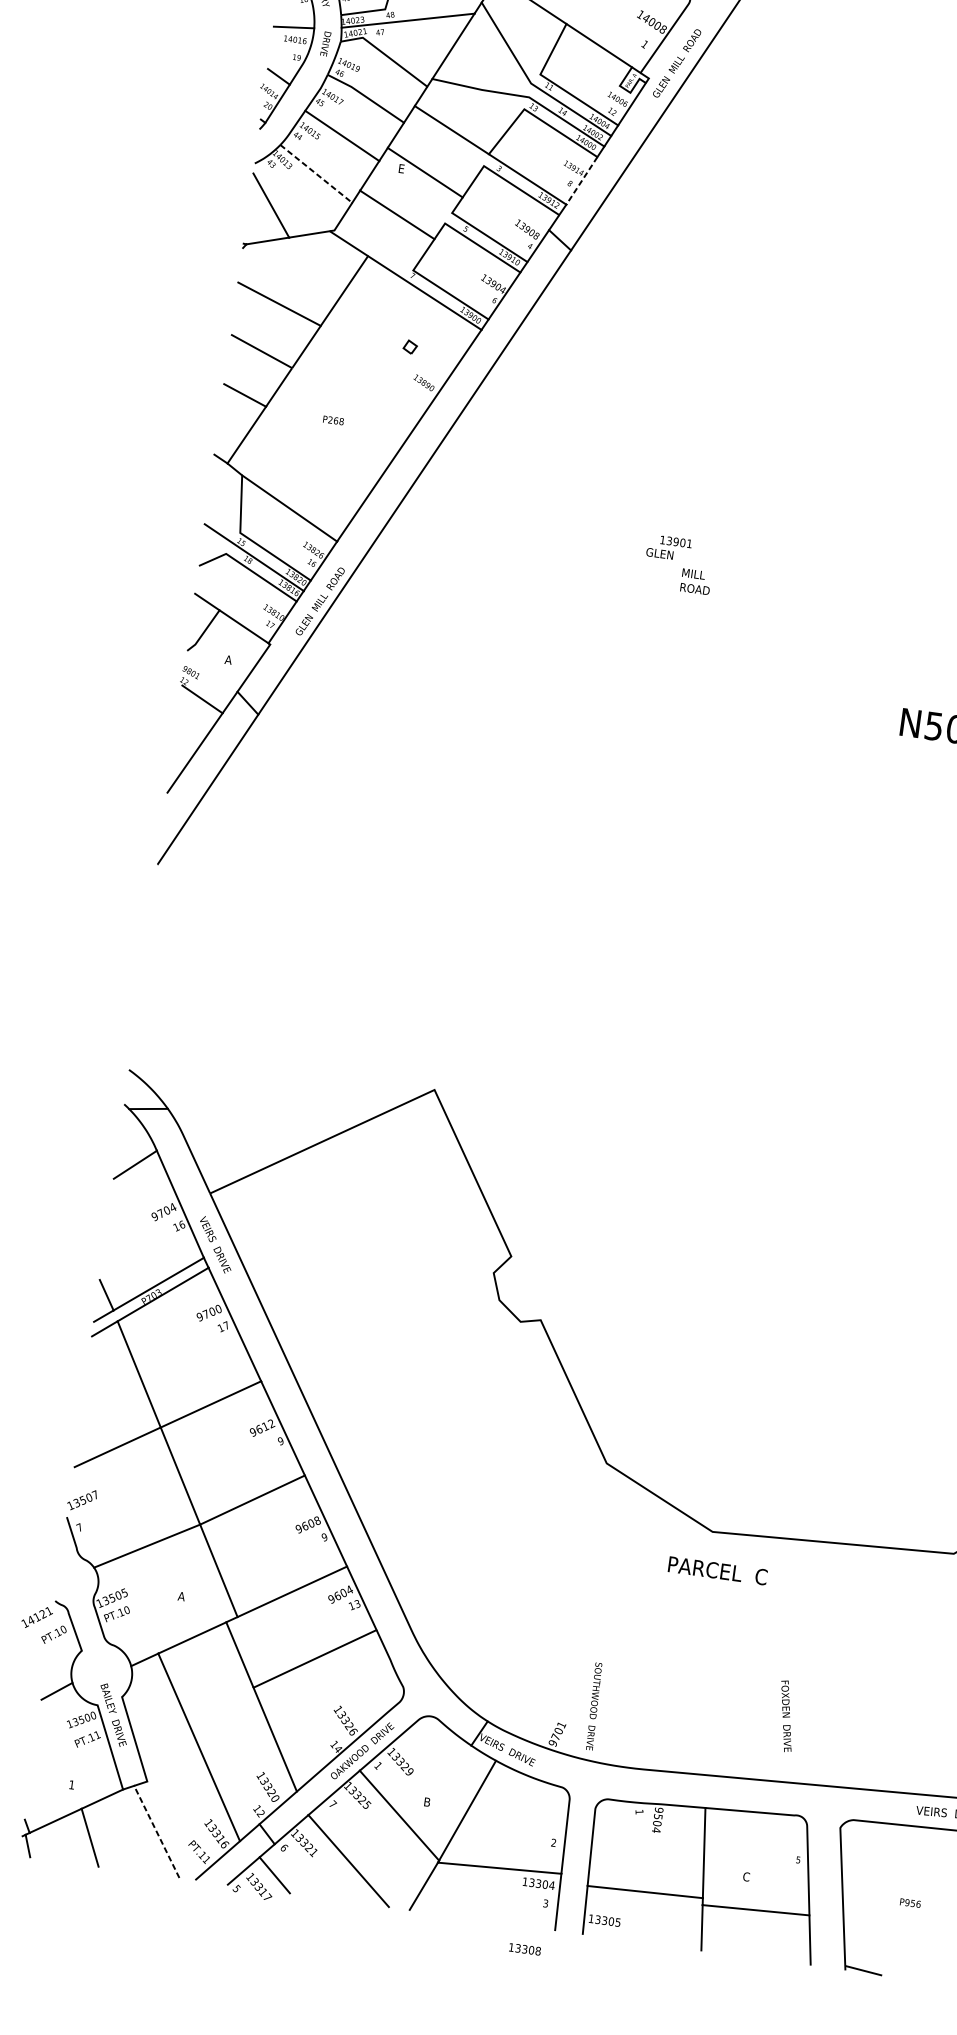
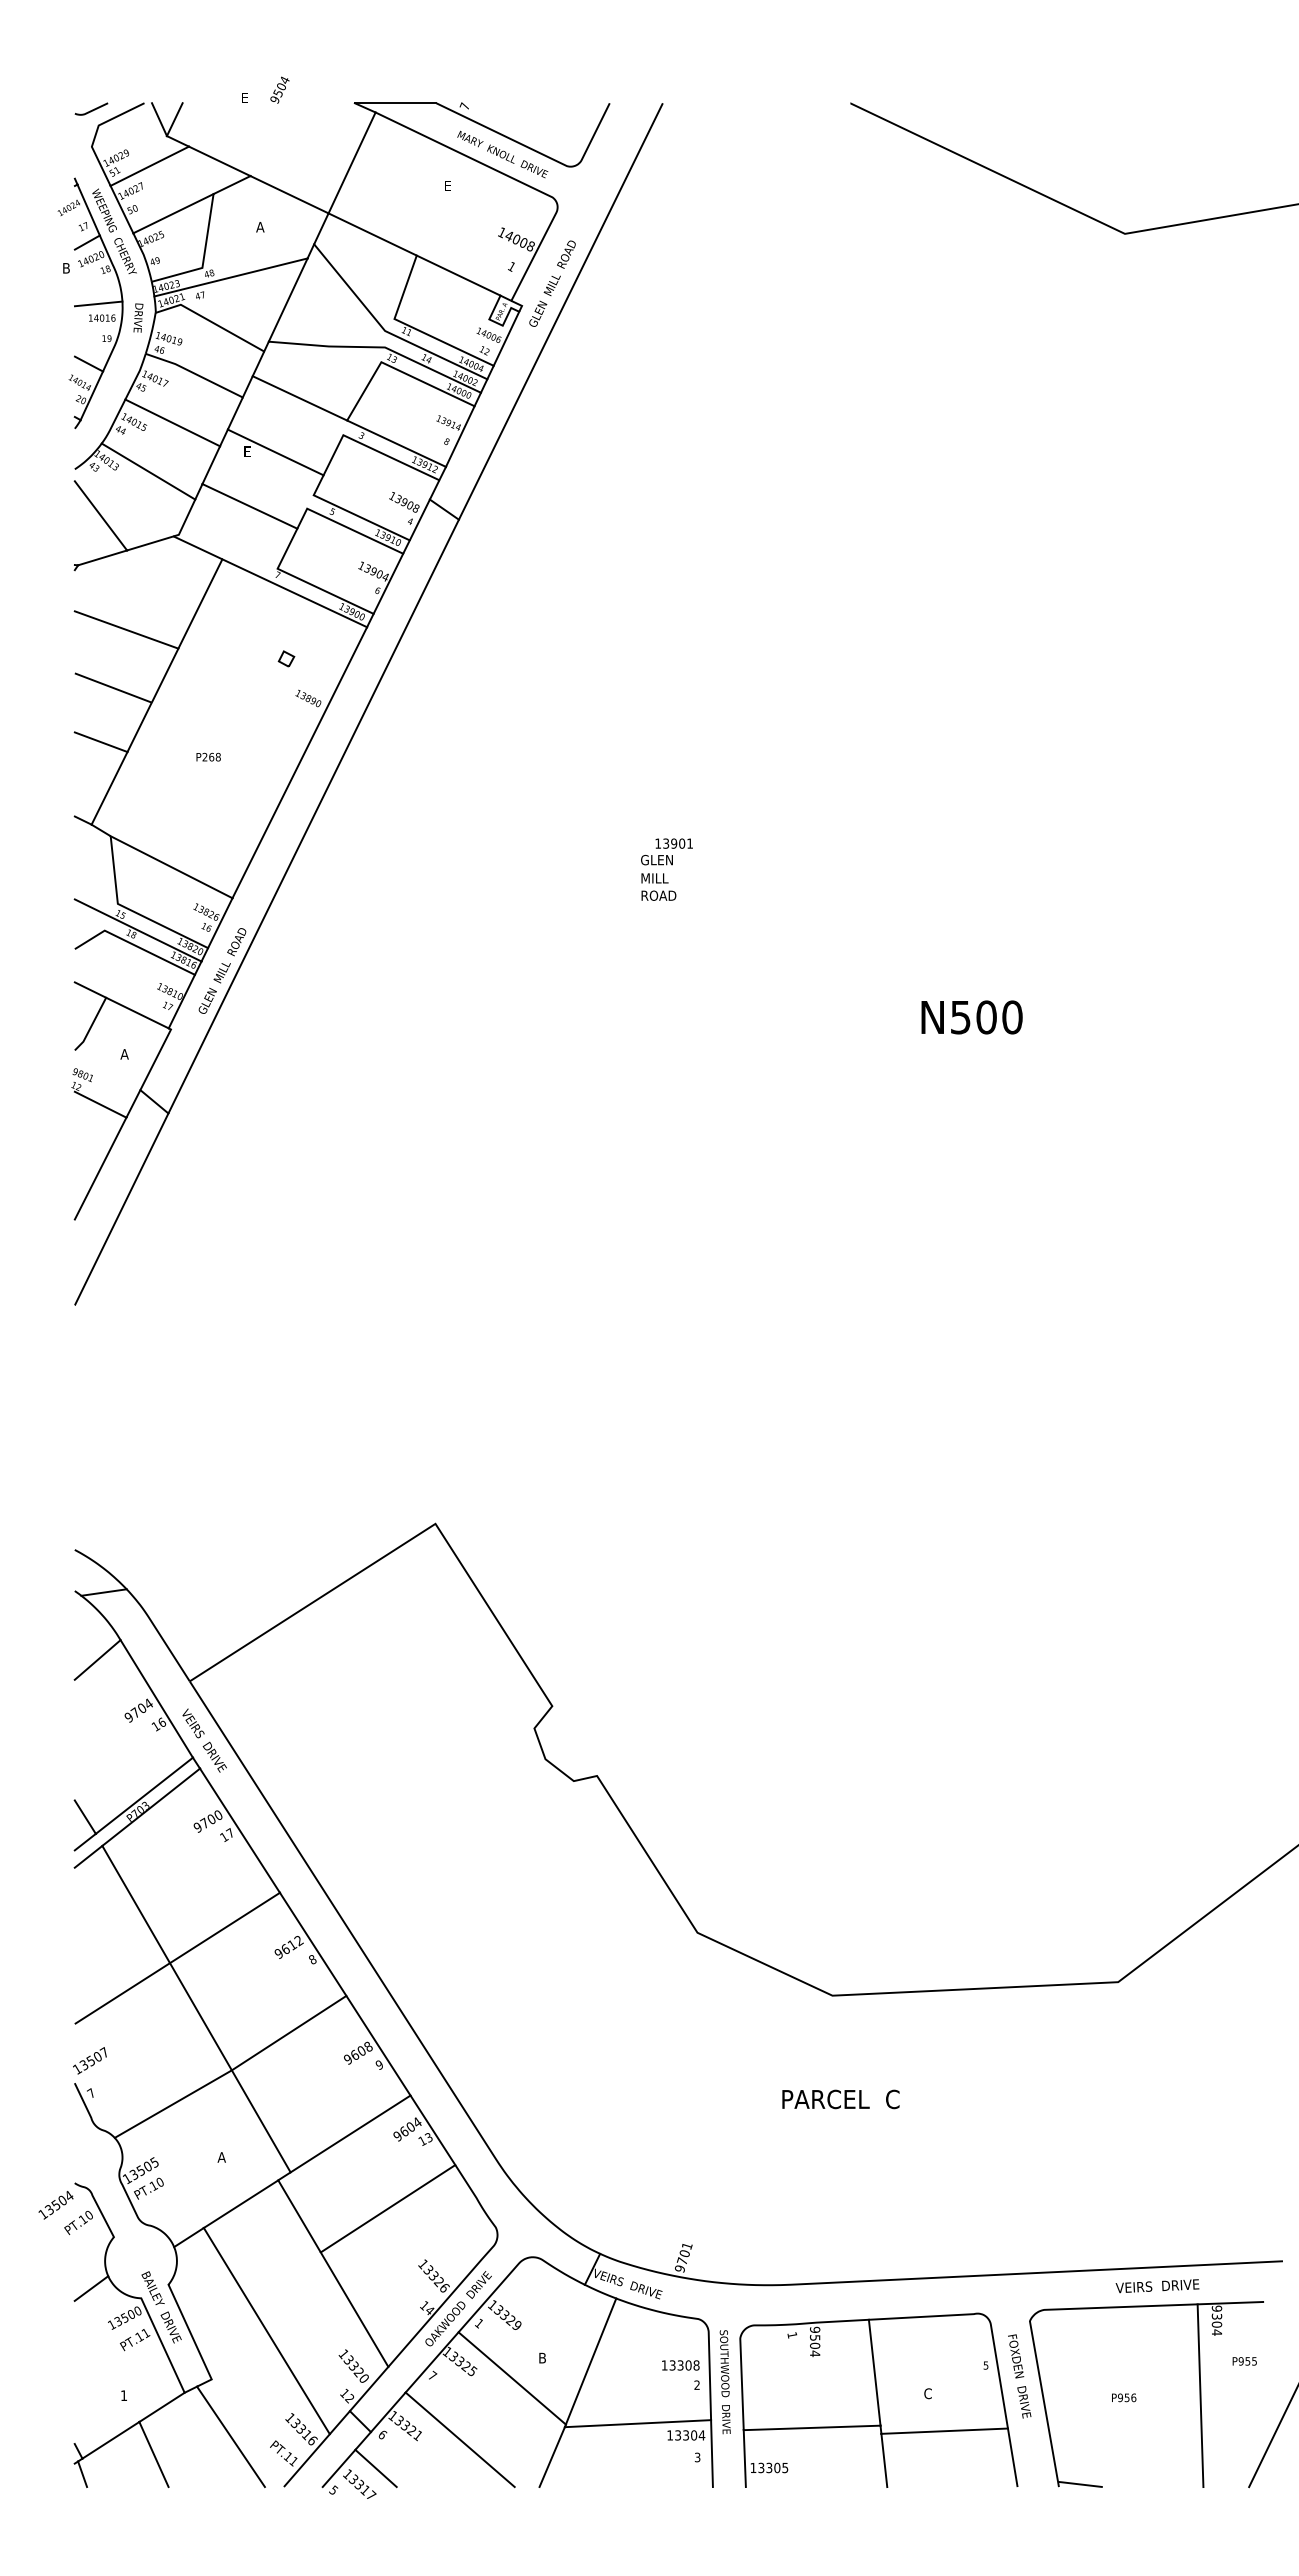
line: (316, 173) -> (148, 471), dashed -> solid
line: (582, 180) -> (460, 436), dashed -> solid
text: (668, 547) -> (666, 851), moved
text: (280, 1441) -> (312, 1959), 9 -> 8
text: (717, 1570) -> (840, 2099), moved
text: (40, 1615) -> (59, 2202), 14121 -> 13504
text: (593, 1706) -> (724, 2382), moved
text: (786, 1716) -> (1019, 2376), moved
line: (157, 1831) -> (231, 2436), dashed -> solid
text: (524, 1949) -> (680, 2365), moved

